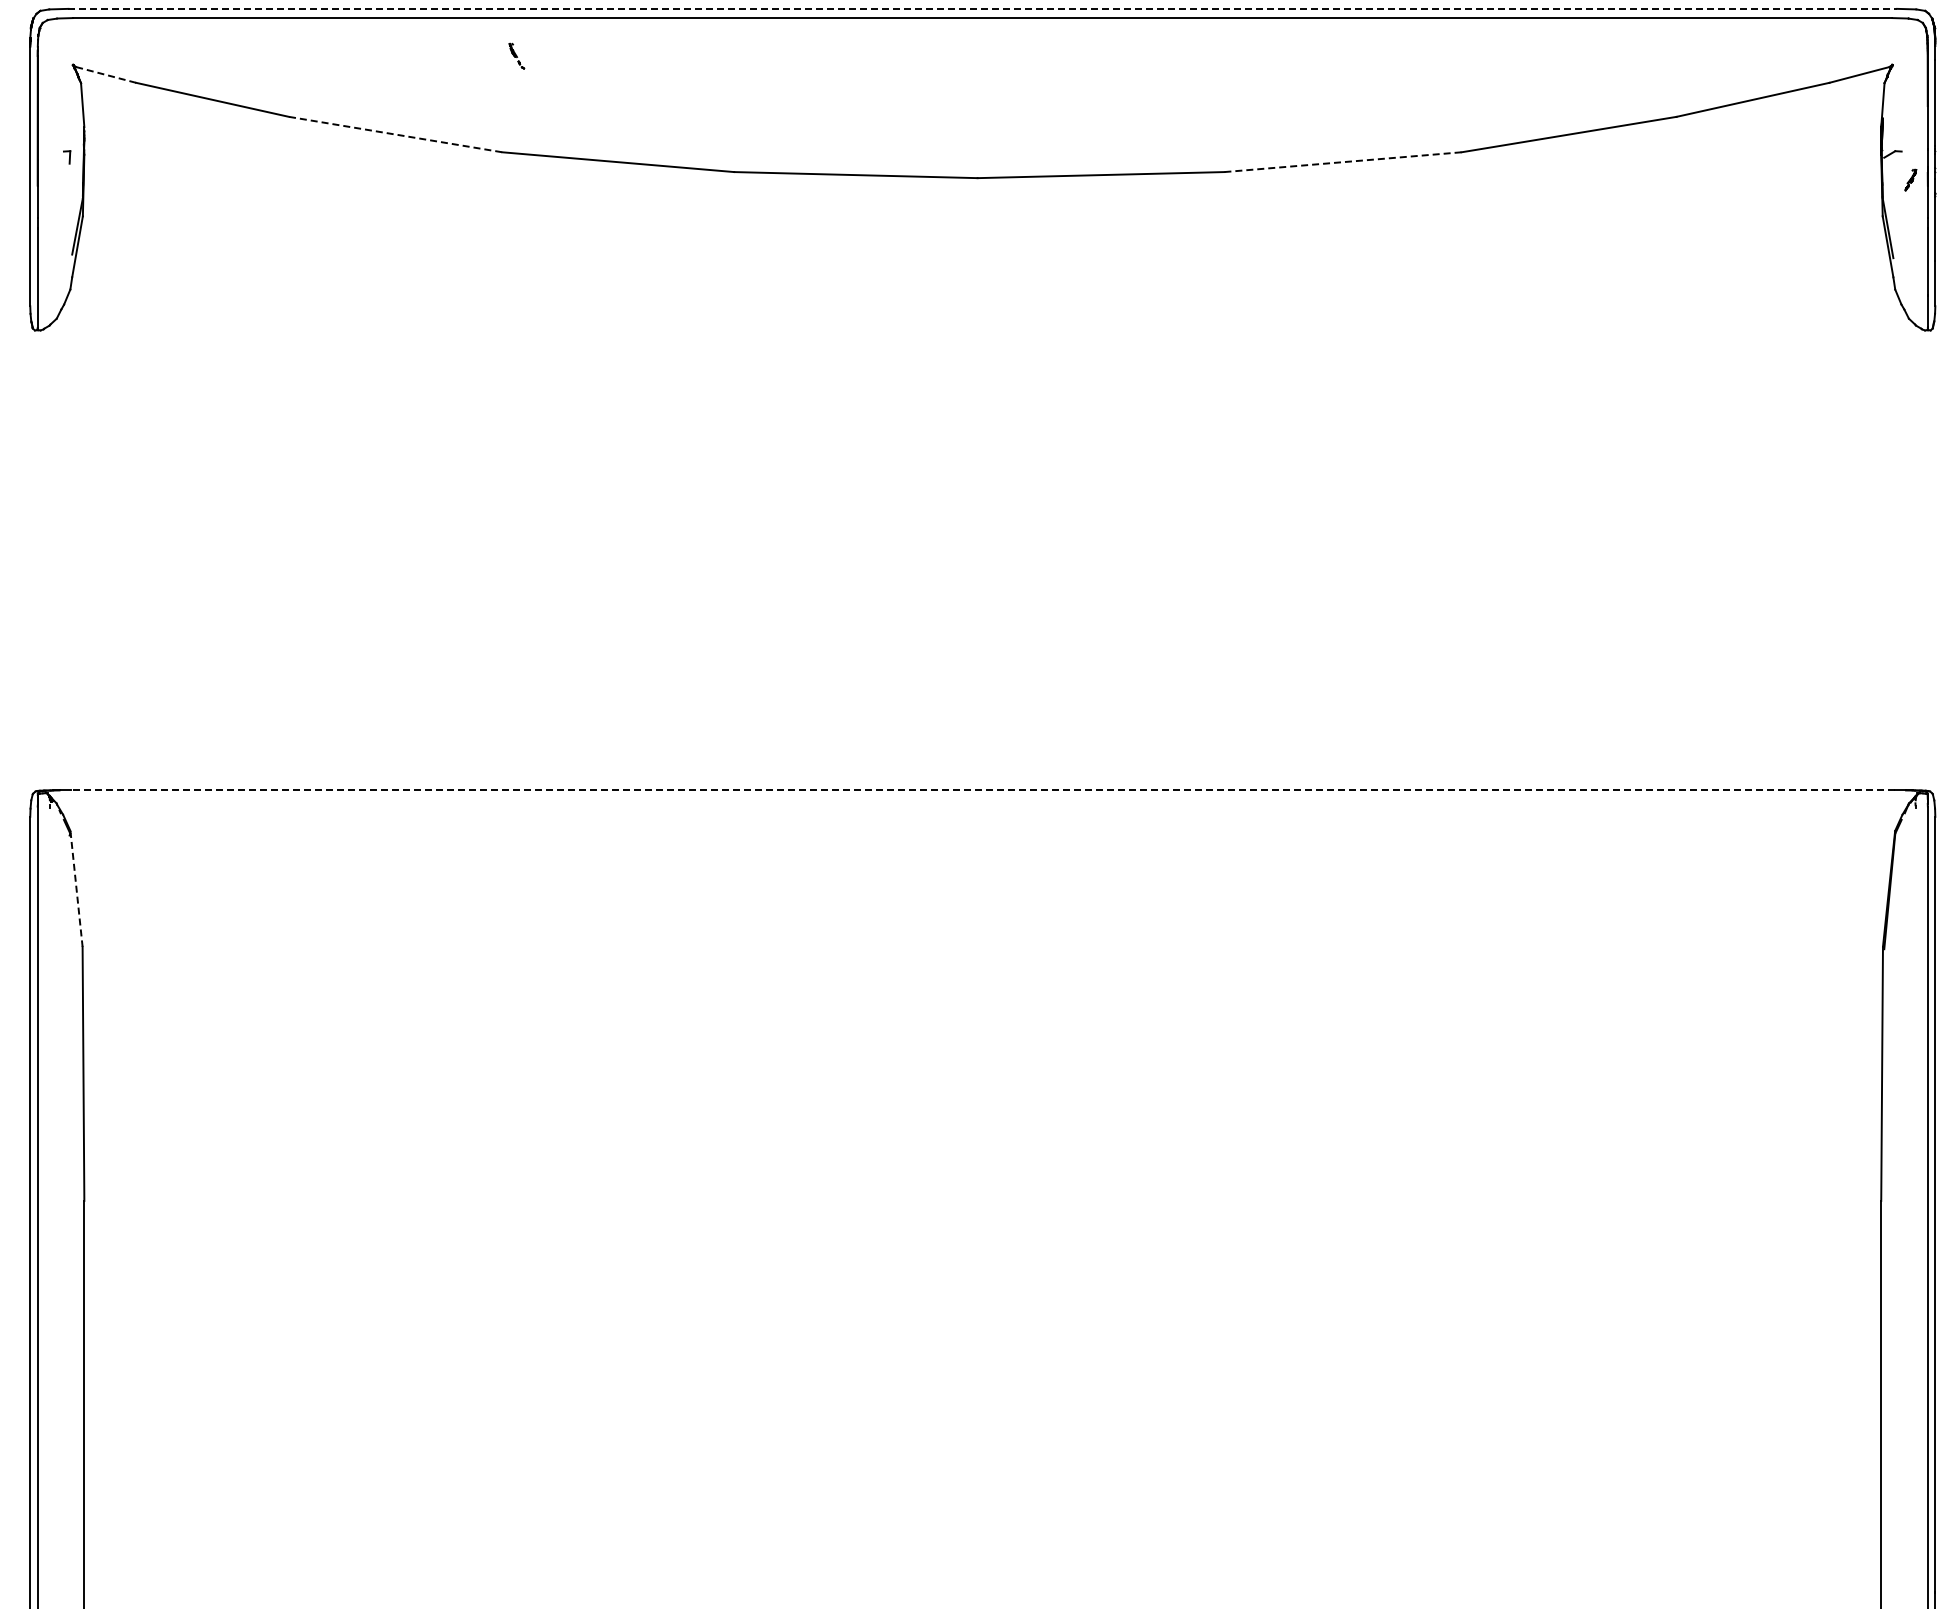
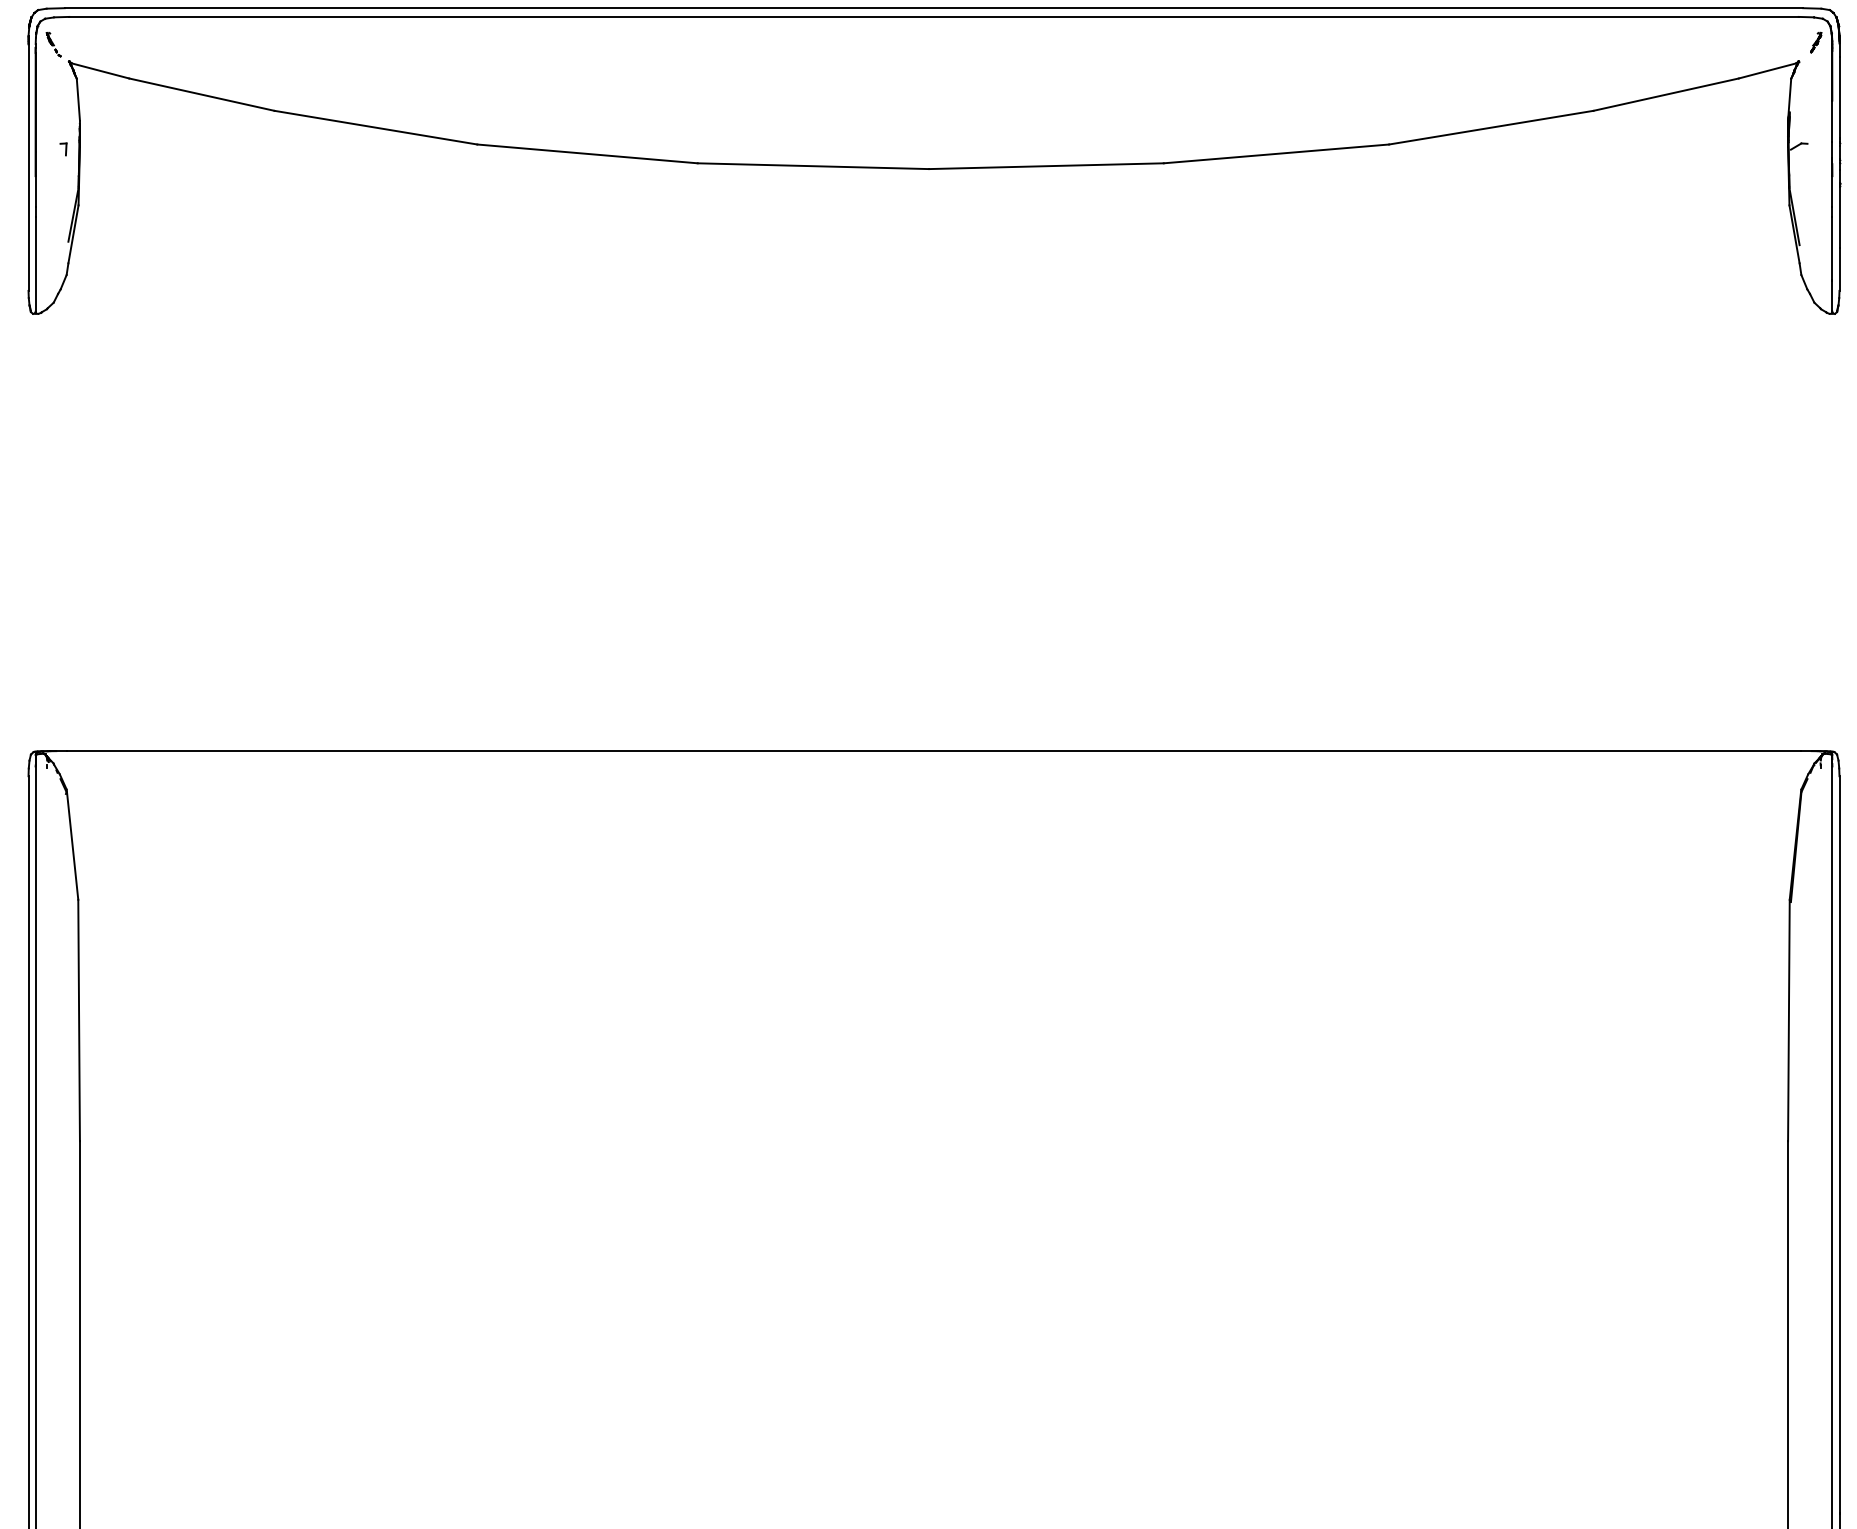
line: (983, 8) -> (934, 7), dashed -> solid
part: (516, 55) -> (53, 43), moved
line: (105, 74) -> (100, 70), dashed -> solid
line: (396, 134) -> (376, 127), dashed -> solid
line: (1343, 162) -> (1276, 154), dashed -> solid
part: (1910, 179) -> (1815, 42), moved
line: (982, 790) -> (933, 751), dashed -> solid
line: (76, 889) -> (72, 845), dashed -> solid

